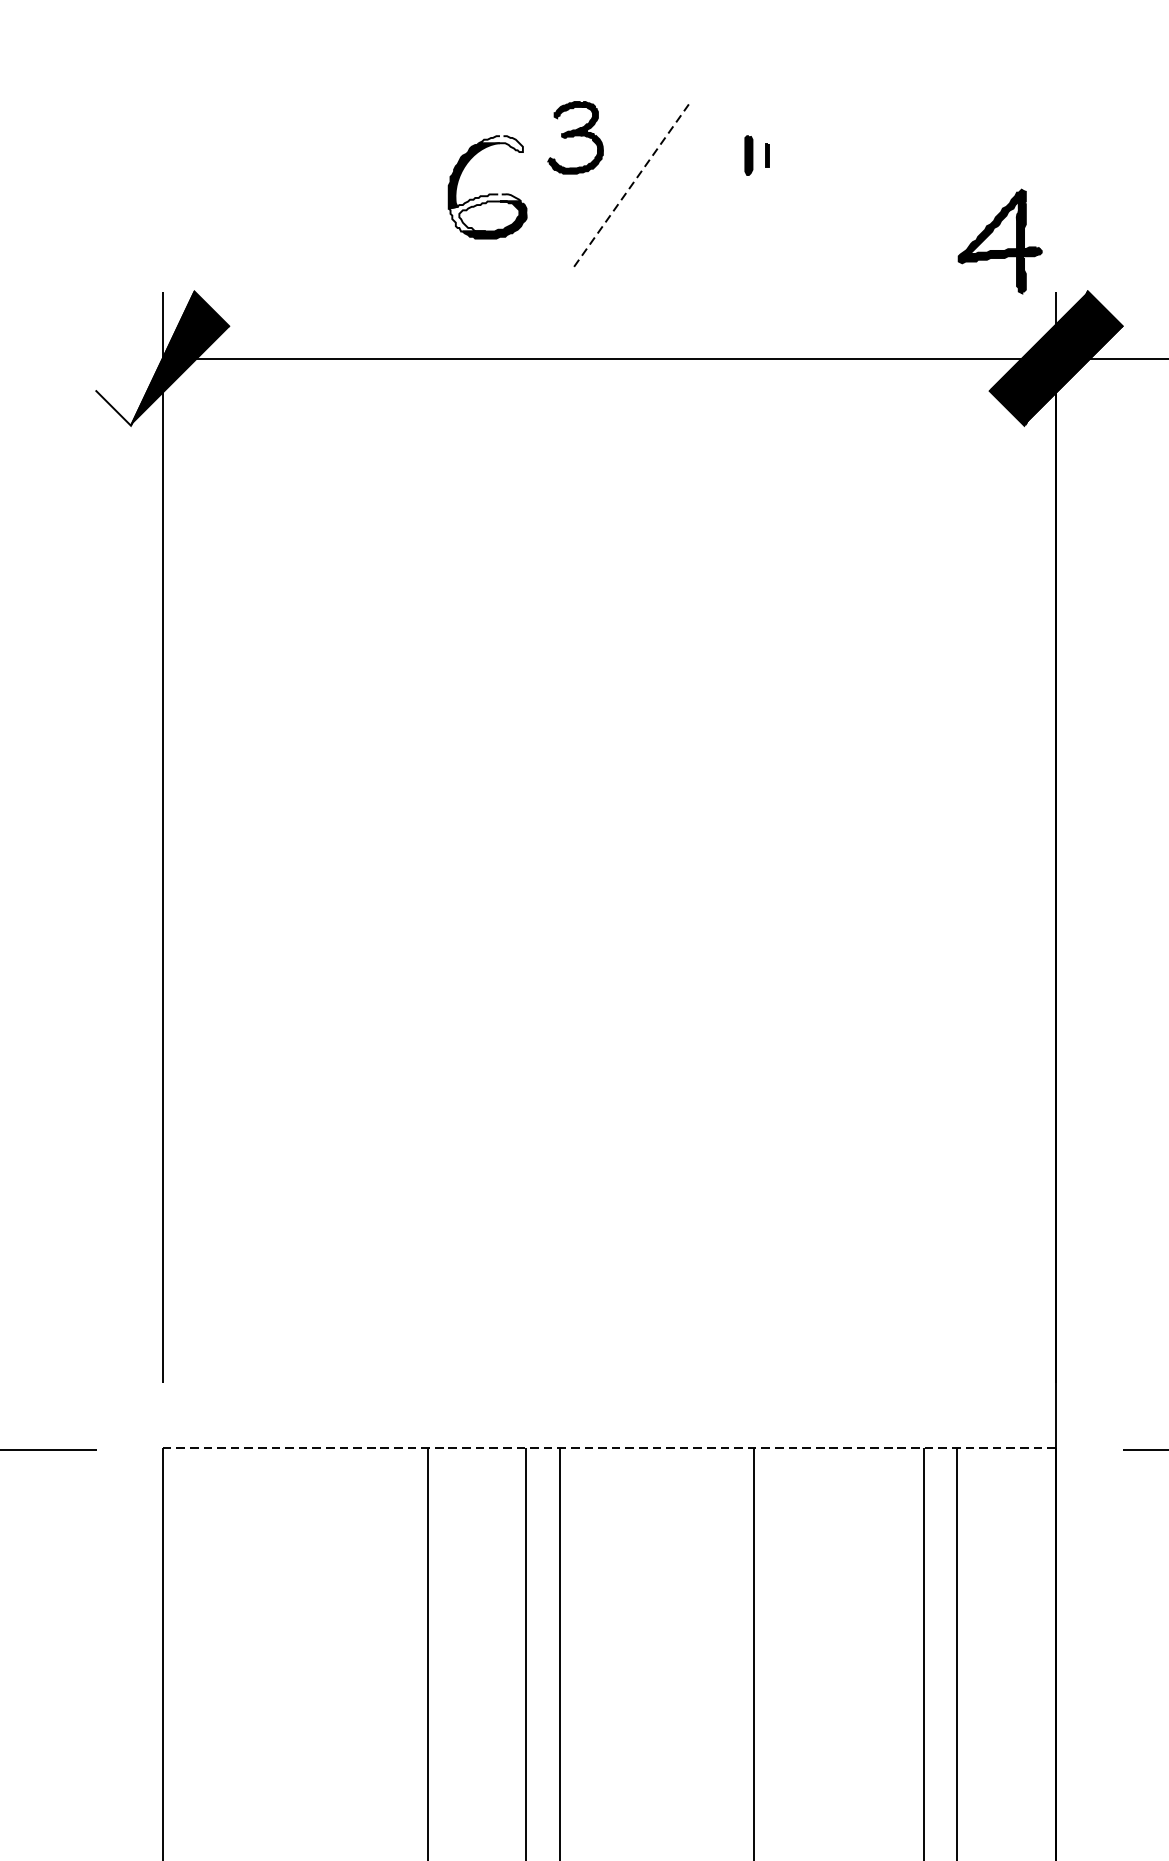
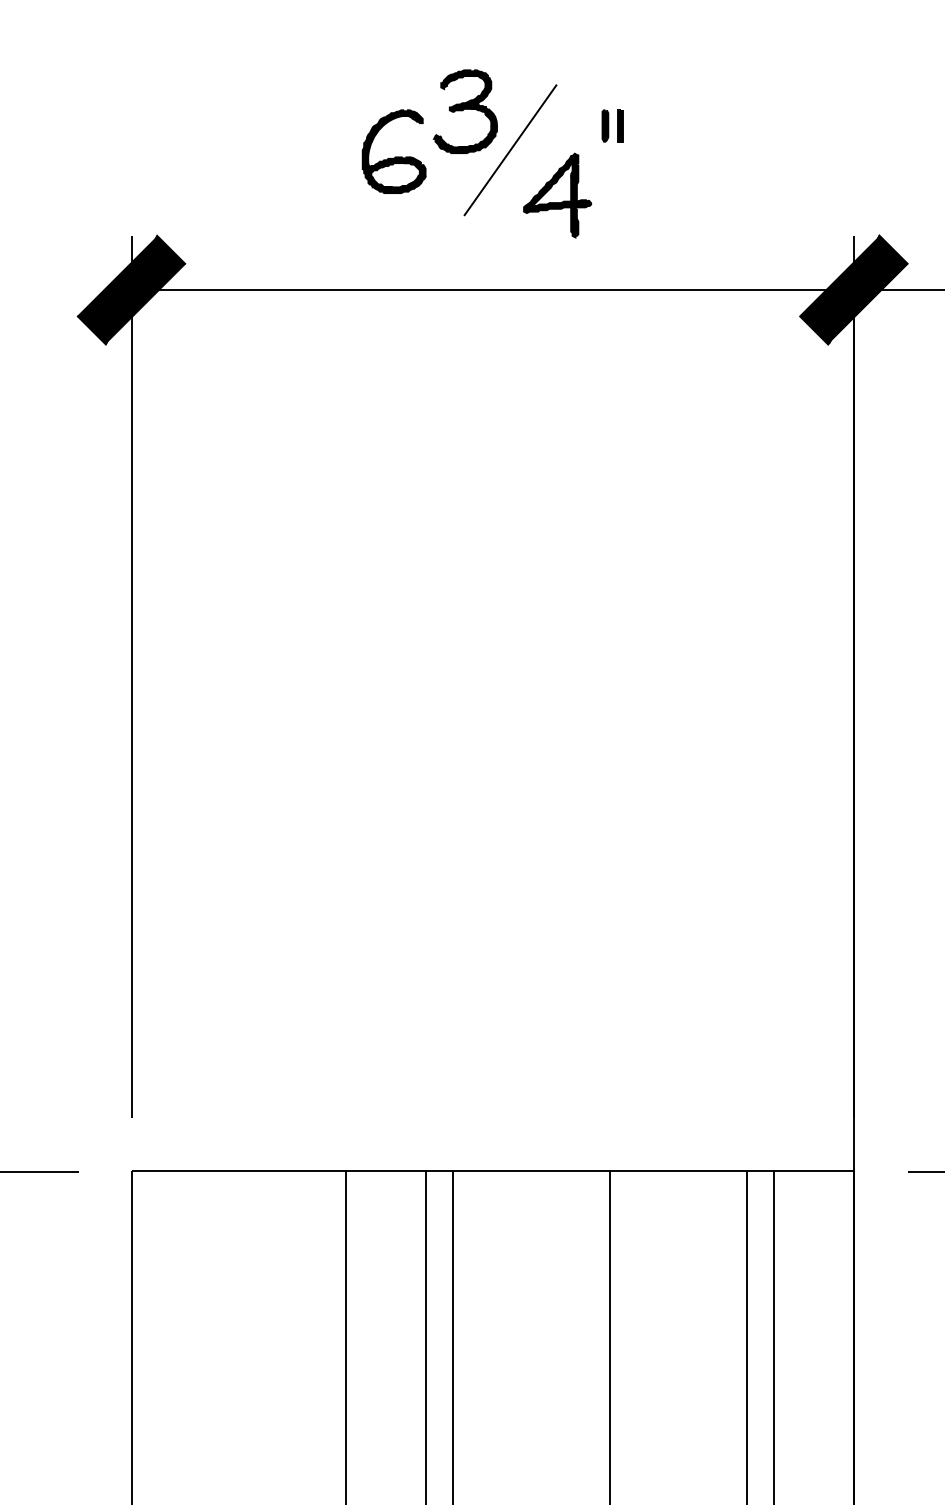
part: (574, 137) -> (464, 111), size x1.43
fill: (500, 143) -> (404, 116), added
part: (767, 154) -> (620, 125), size x1.67
line: (631, 184) -> (510, 149), dashed -> solid
fill: (484, 213) -> (391, 172), added
part: (1000, 241) -> (557, 195), moved
fill: (145, 357) -> (117, 289), added
line: (610, 1447) -> (493, 1170), dashed -> solid

